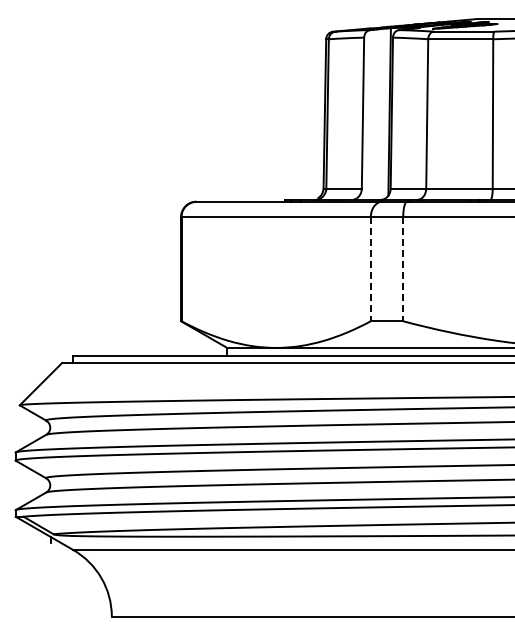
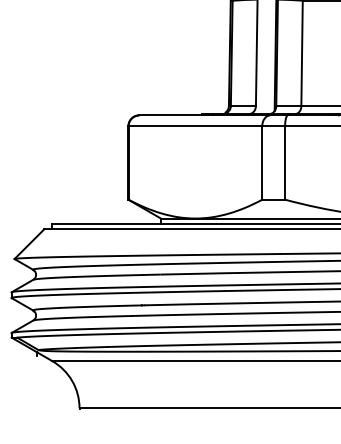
line: (370, 269) -> (262, 163), dashed -> solid
line: (403, 269) -> (285, 163), dashed -> solid

